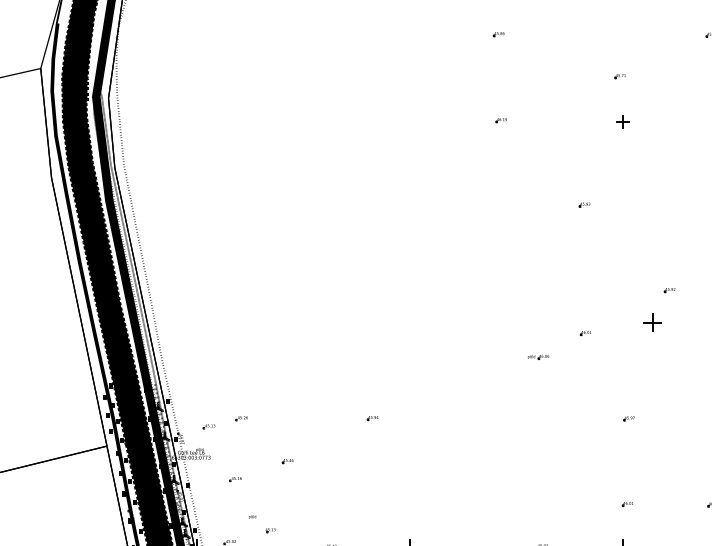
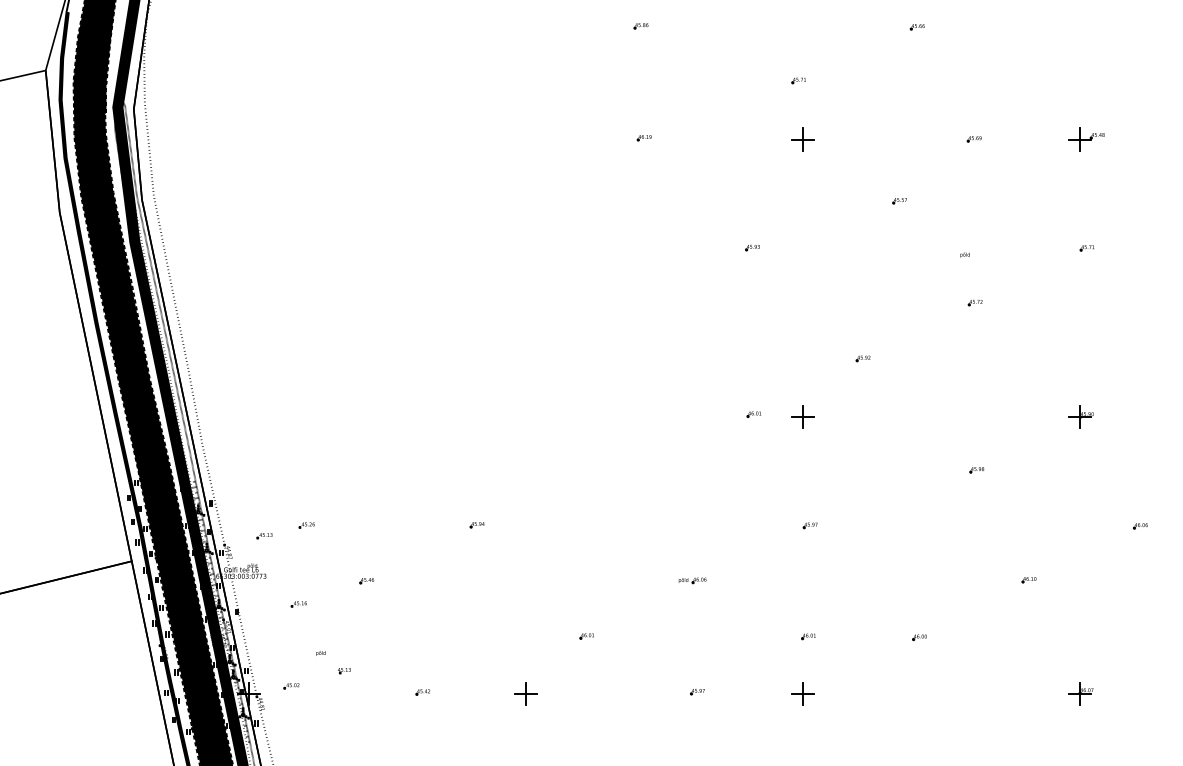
part: (623, 121) -> (802, 139), size x1.43
part: (697, 169) -> (899, 201), added
part: (652, 322) -> (802, 416), moved
part: (538, 357) -> (692, 580), moved
part: (456, 504) -> (586, 636), added

